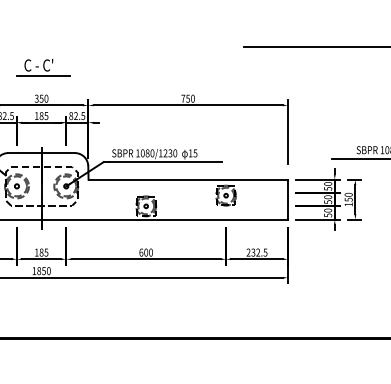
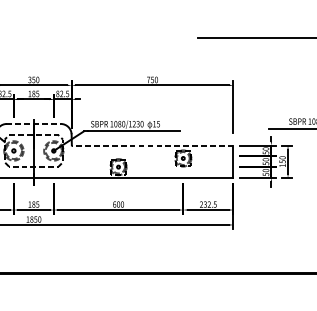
part: (43, 67) -> (35, 54), removed
line: (41, 153) -> (33, 124), solid -> dashed
line: (188, 179) -> (152, 145), solid -> dashed

